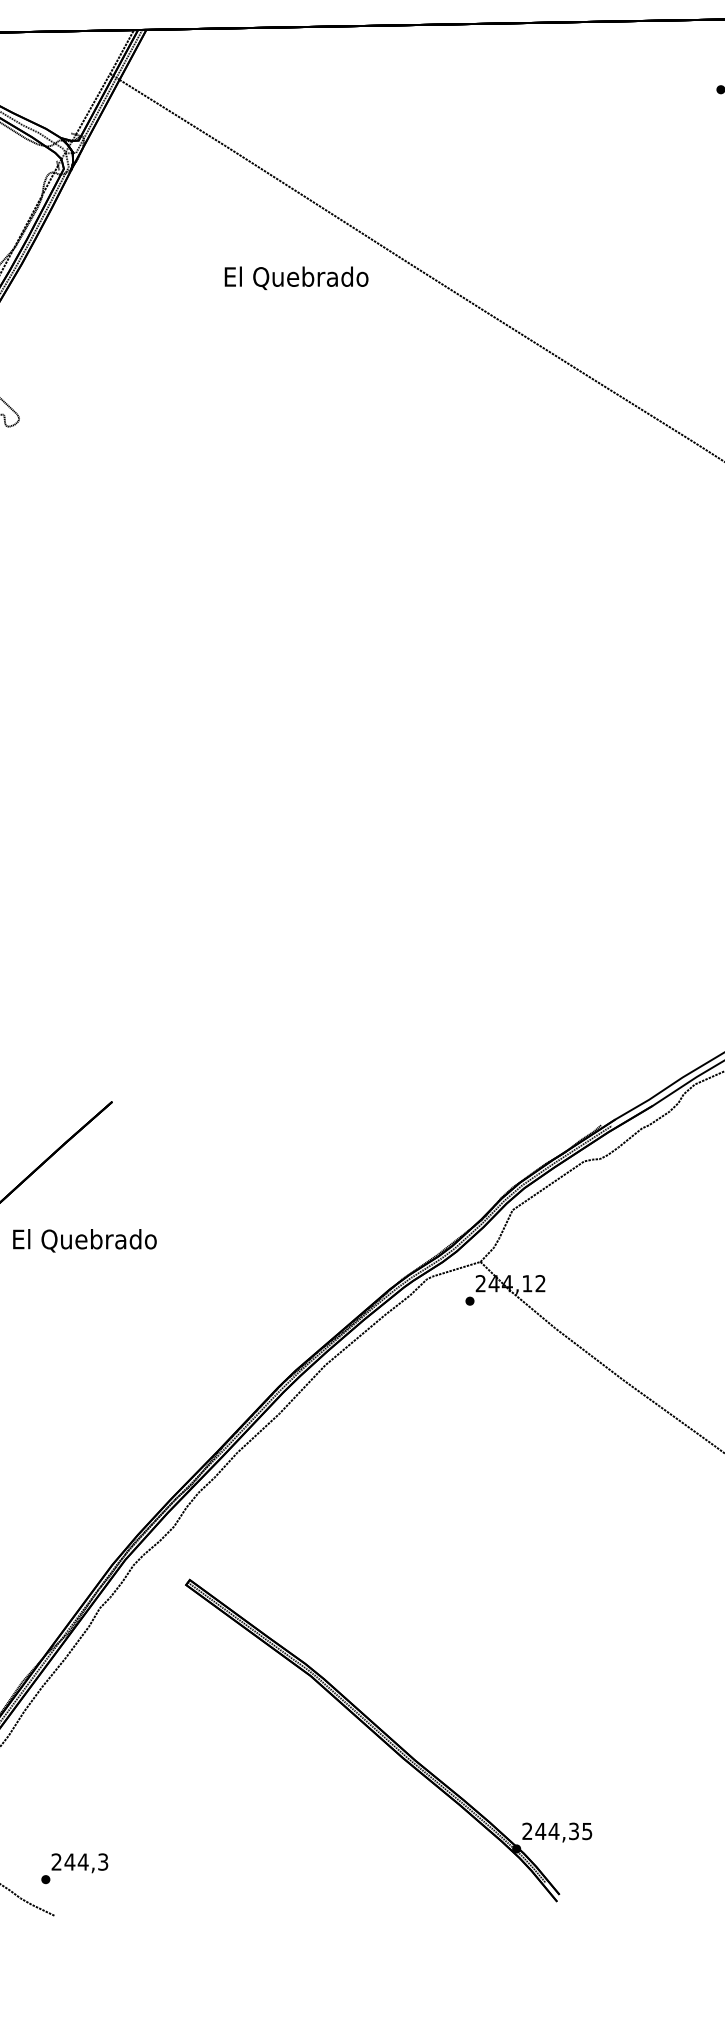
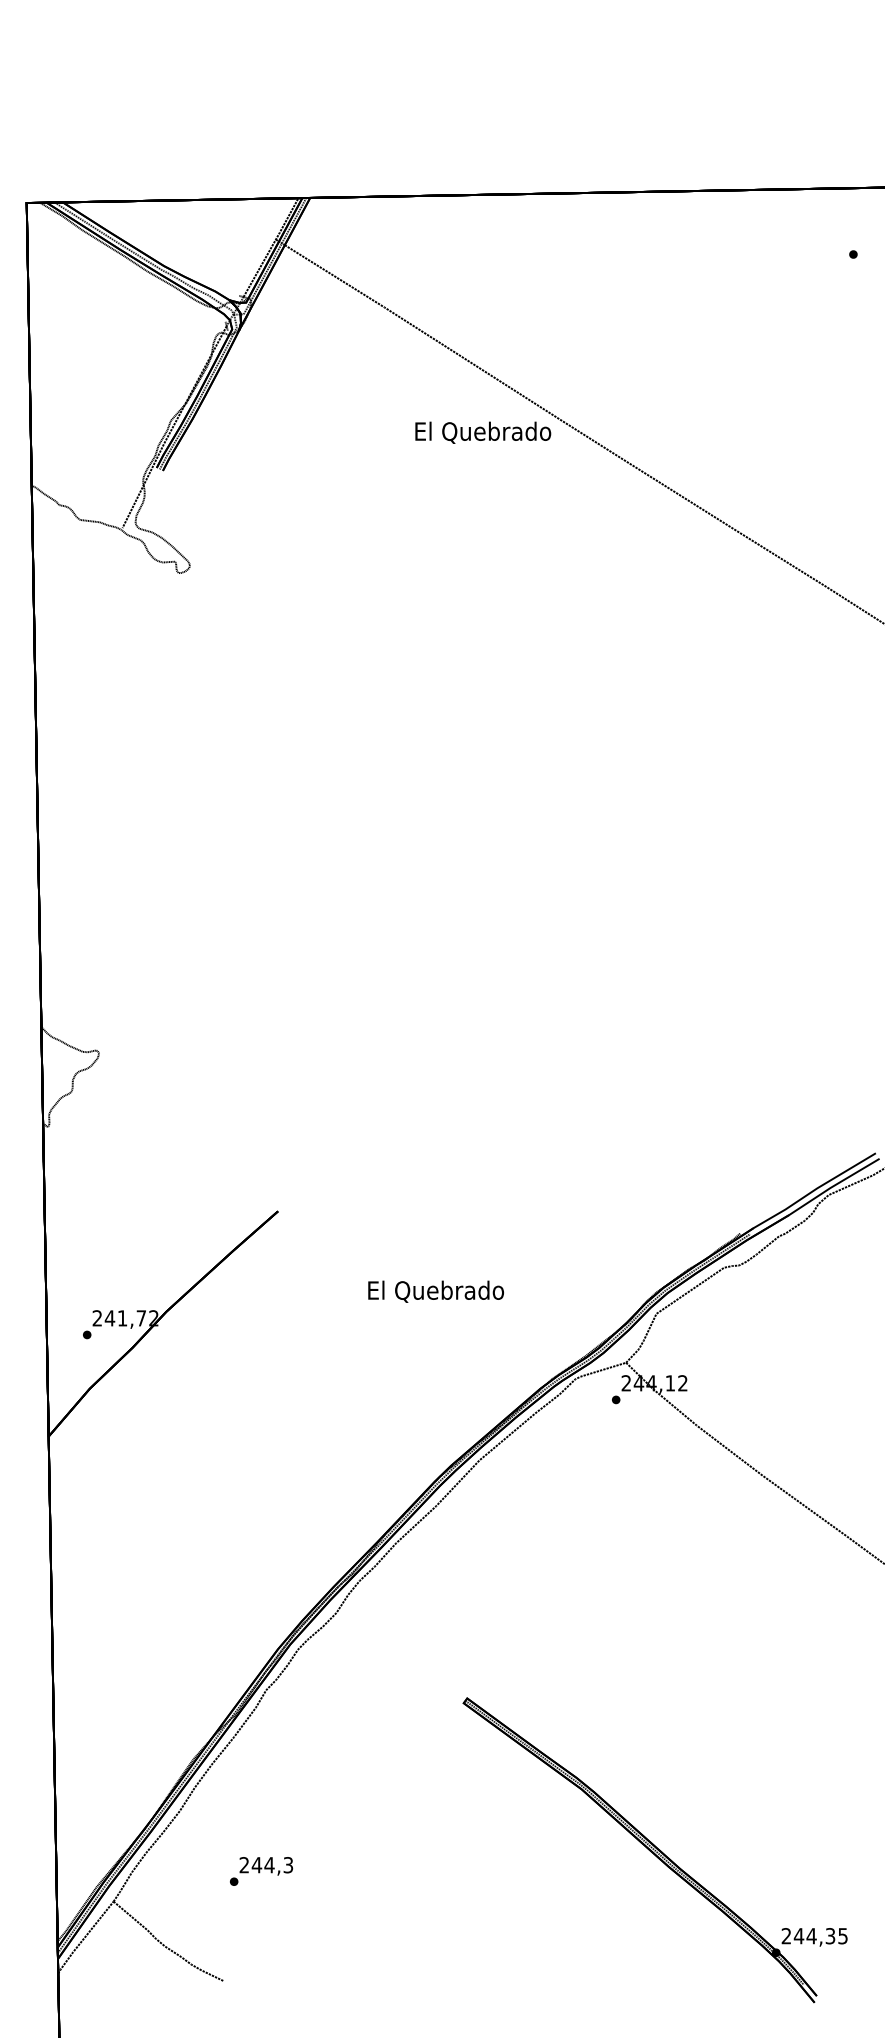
text: (296, 277) -> (483, 432), moved
text: (84, 1240) -> (435, 1291), moved
part: (387, 1740) -> (654, 1850), moved
text: (74, 1868) -> (261, 1871), moved

